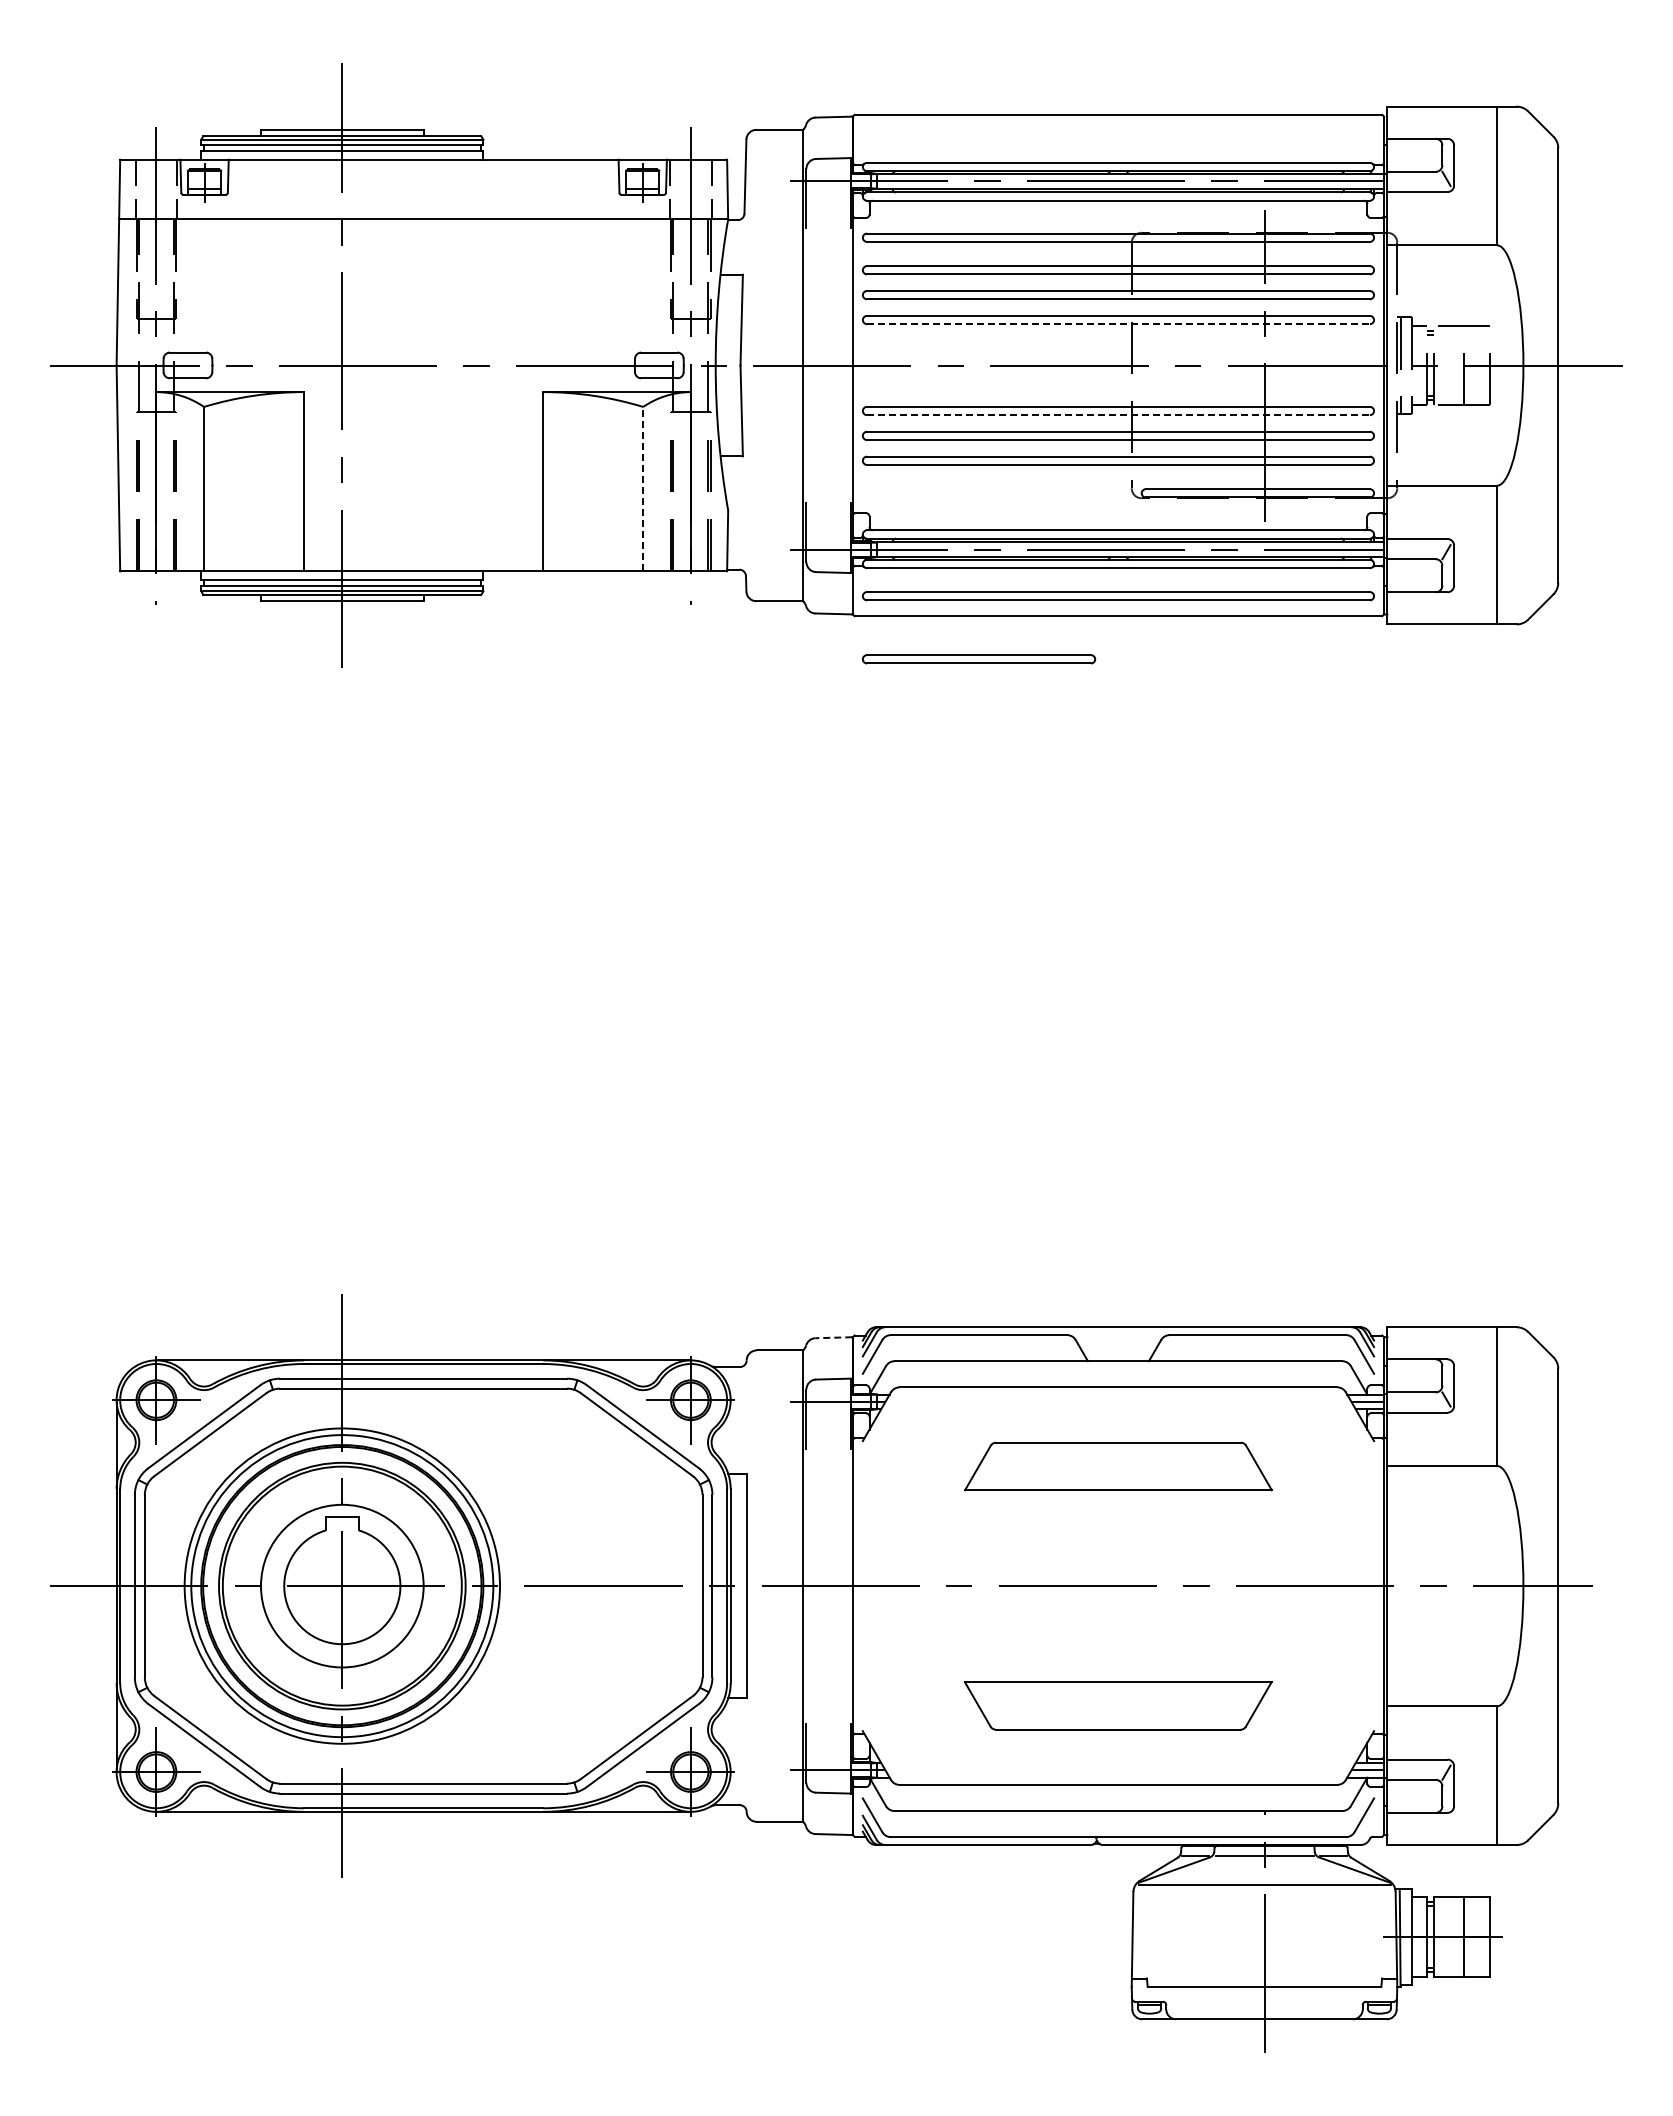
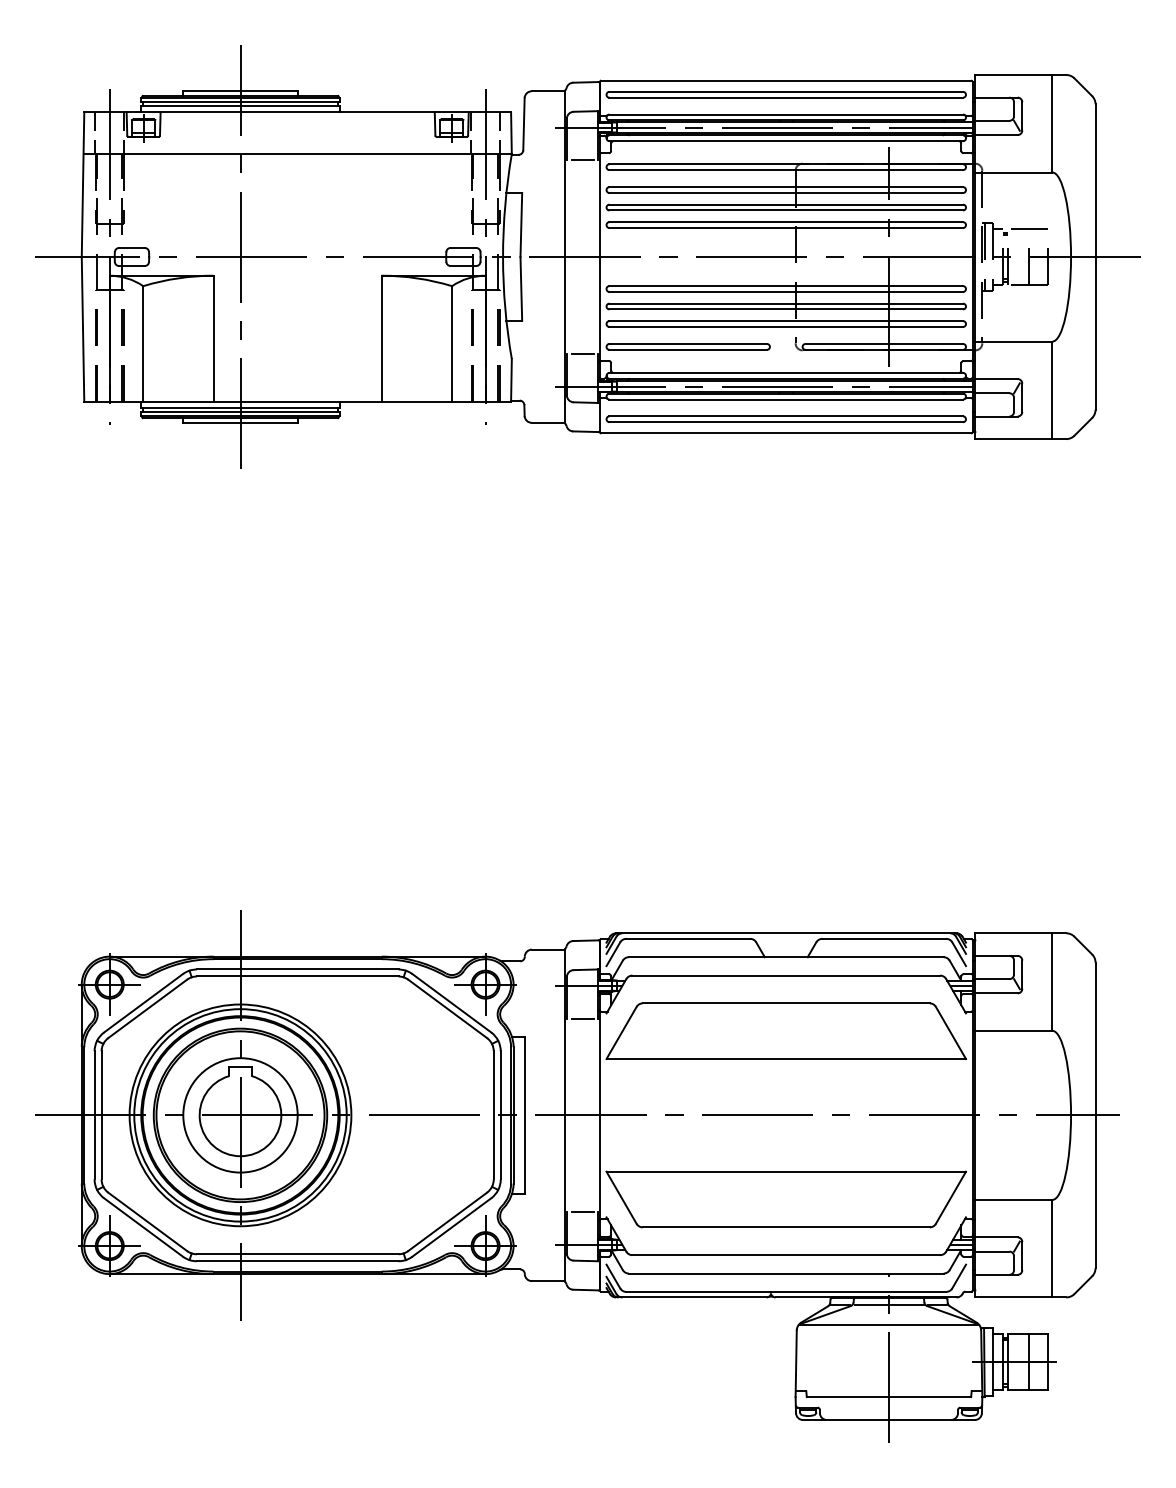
part: (1118, 134) -> (786, 94), added
line: (828, 227) -> (582, 159), added
line: (1118, 324) -> (786, 228), dashed -> solid
line: (1118, 415) -> (786, 292), dashed -> solid
line: (643, 488) -> (452, 343), dashed -> solid
line: (828, 503) -> (582, 354), added
part: (979, 659) -> (688, 347), moved
line: (833, 1337) -> (585, 940), dashed -> solid
line: (828, 1448) -> (582, 1018), added
part: (1118, 1466) -> (786, 1031), size x1.67
part: (1117, 1705) -> (785, 1199), size x1.67
line: (828, 1723) -> (582, 1211), added

